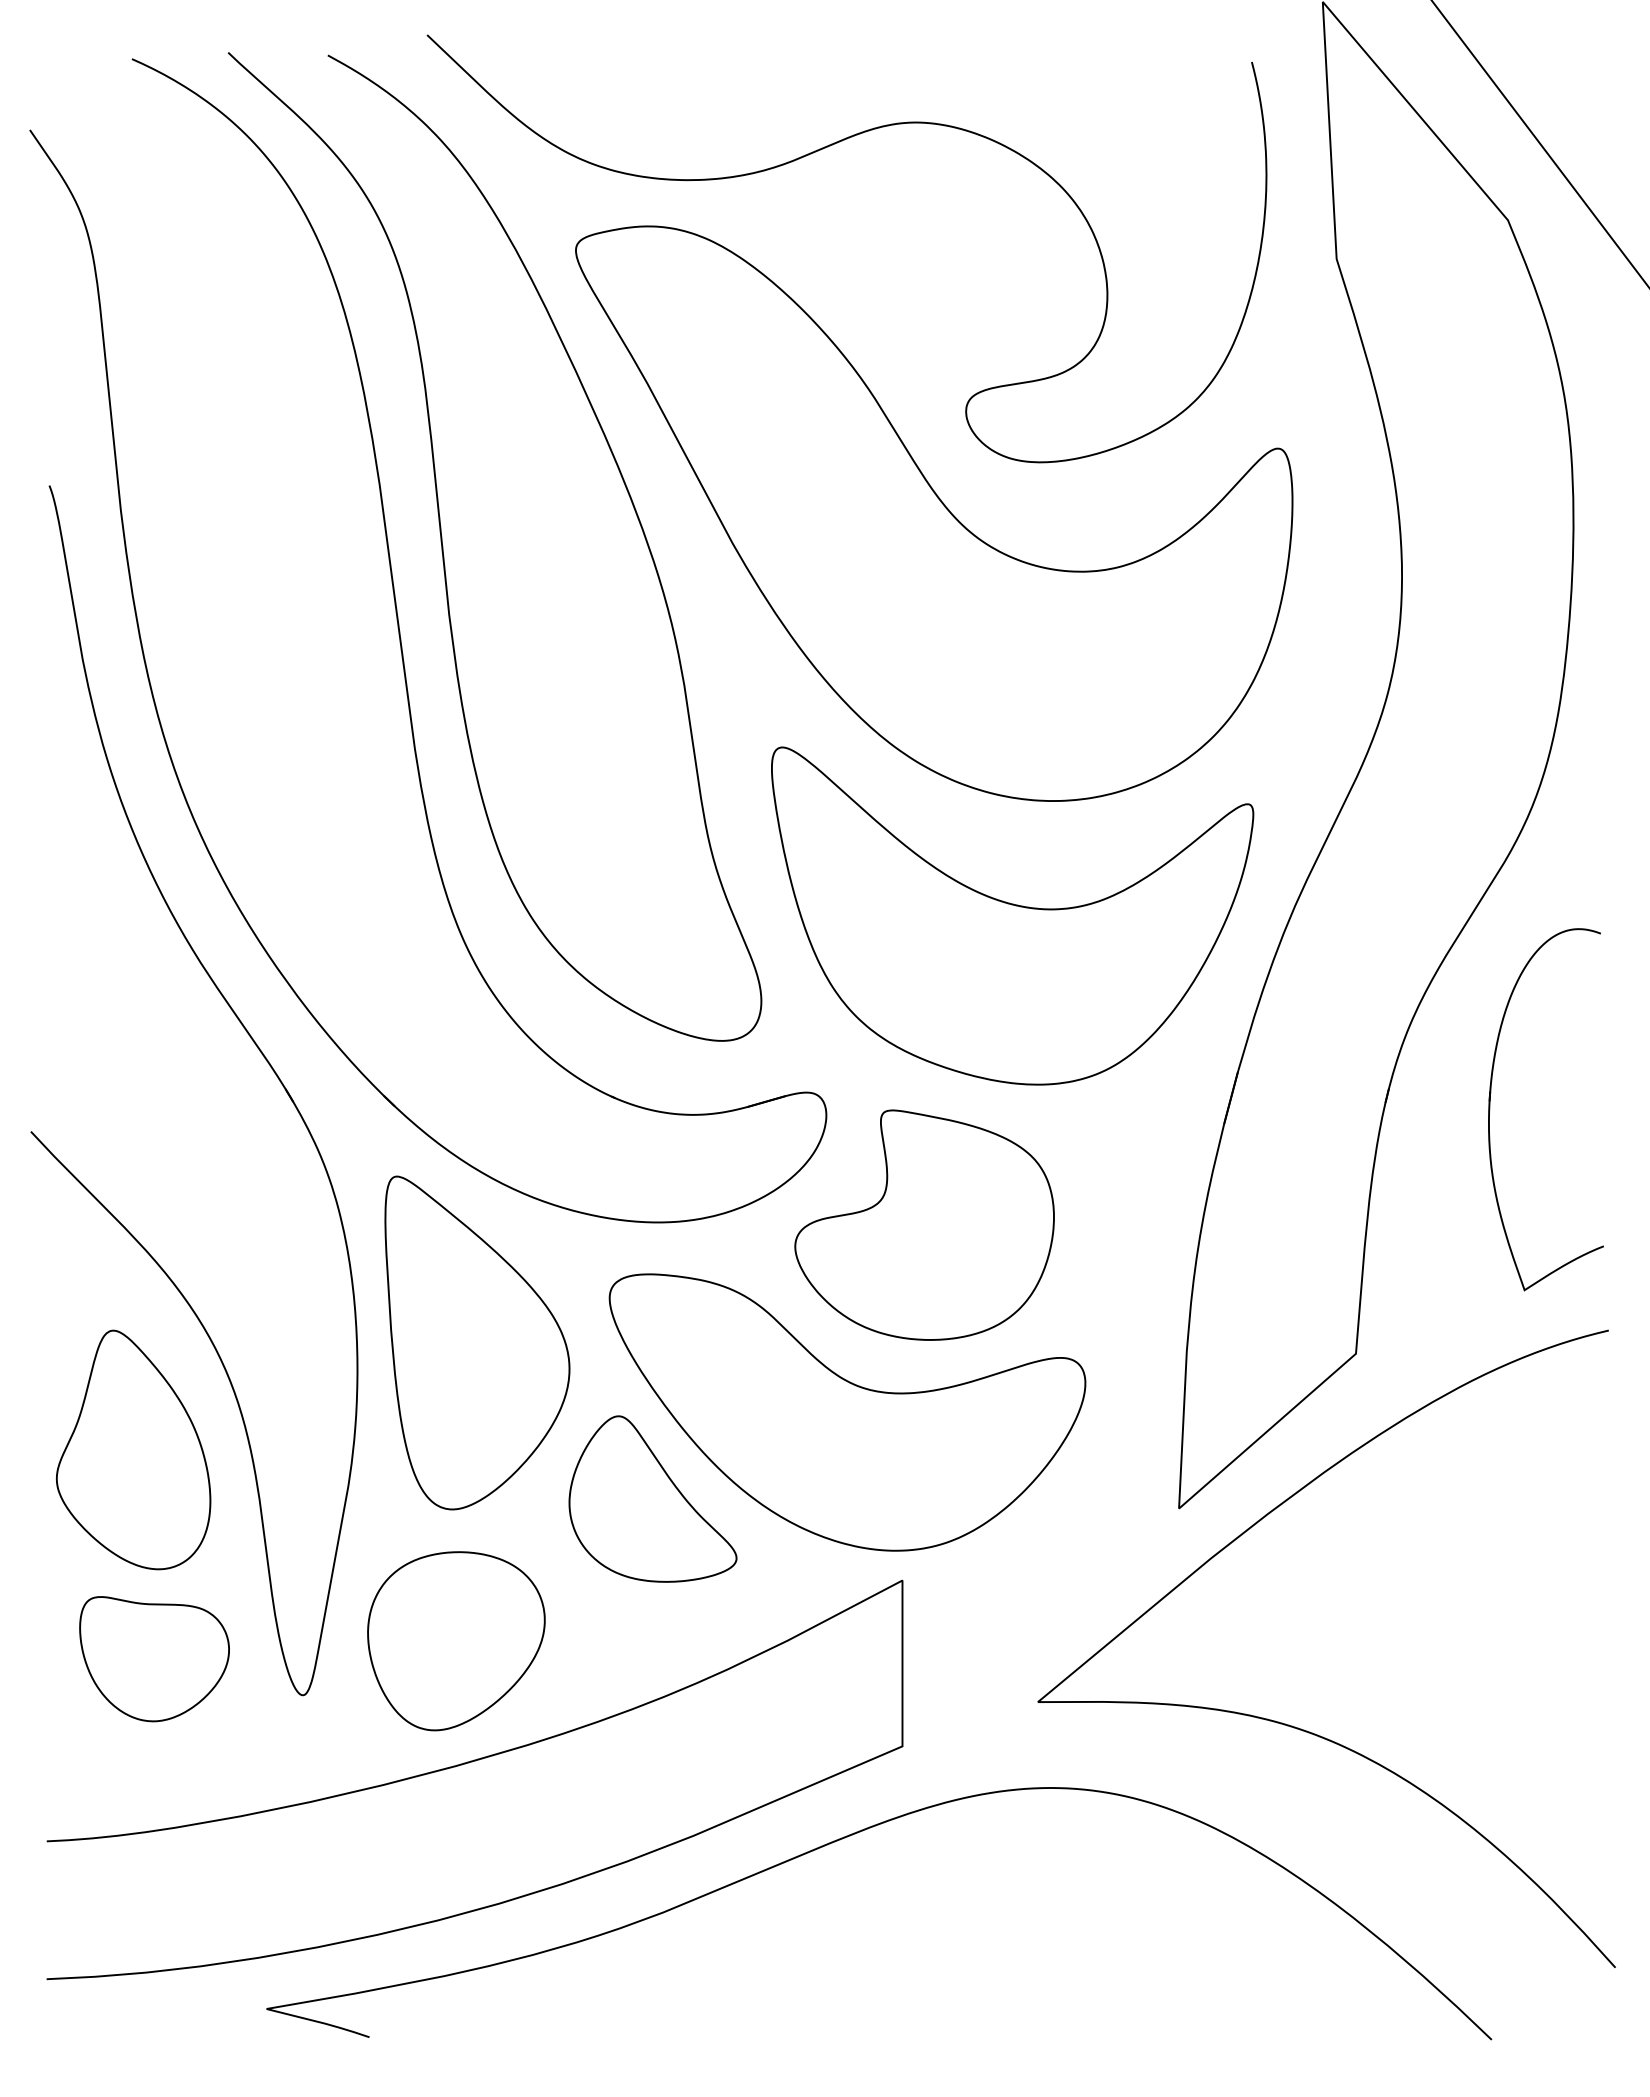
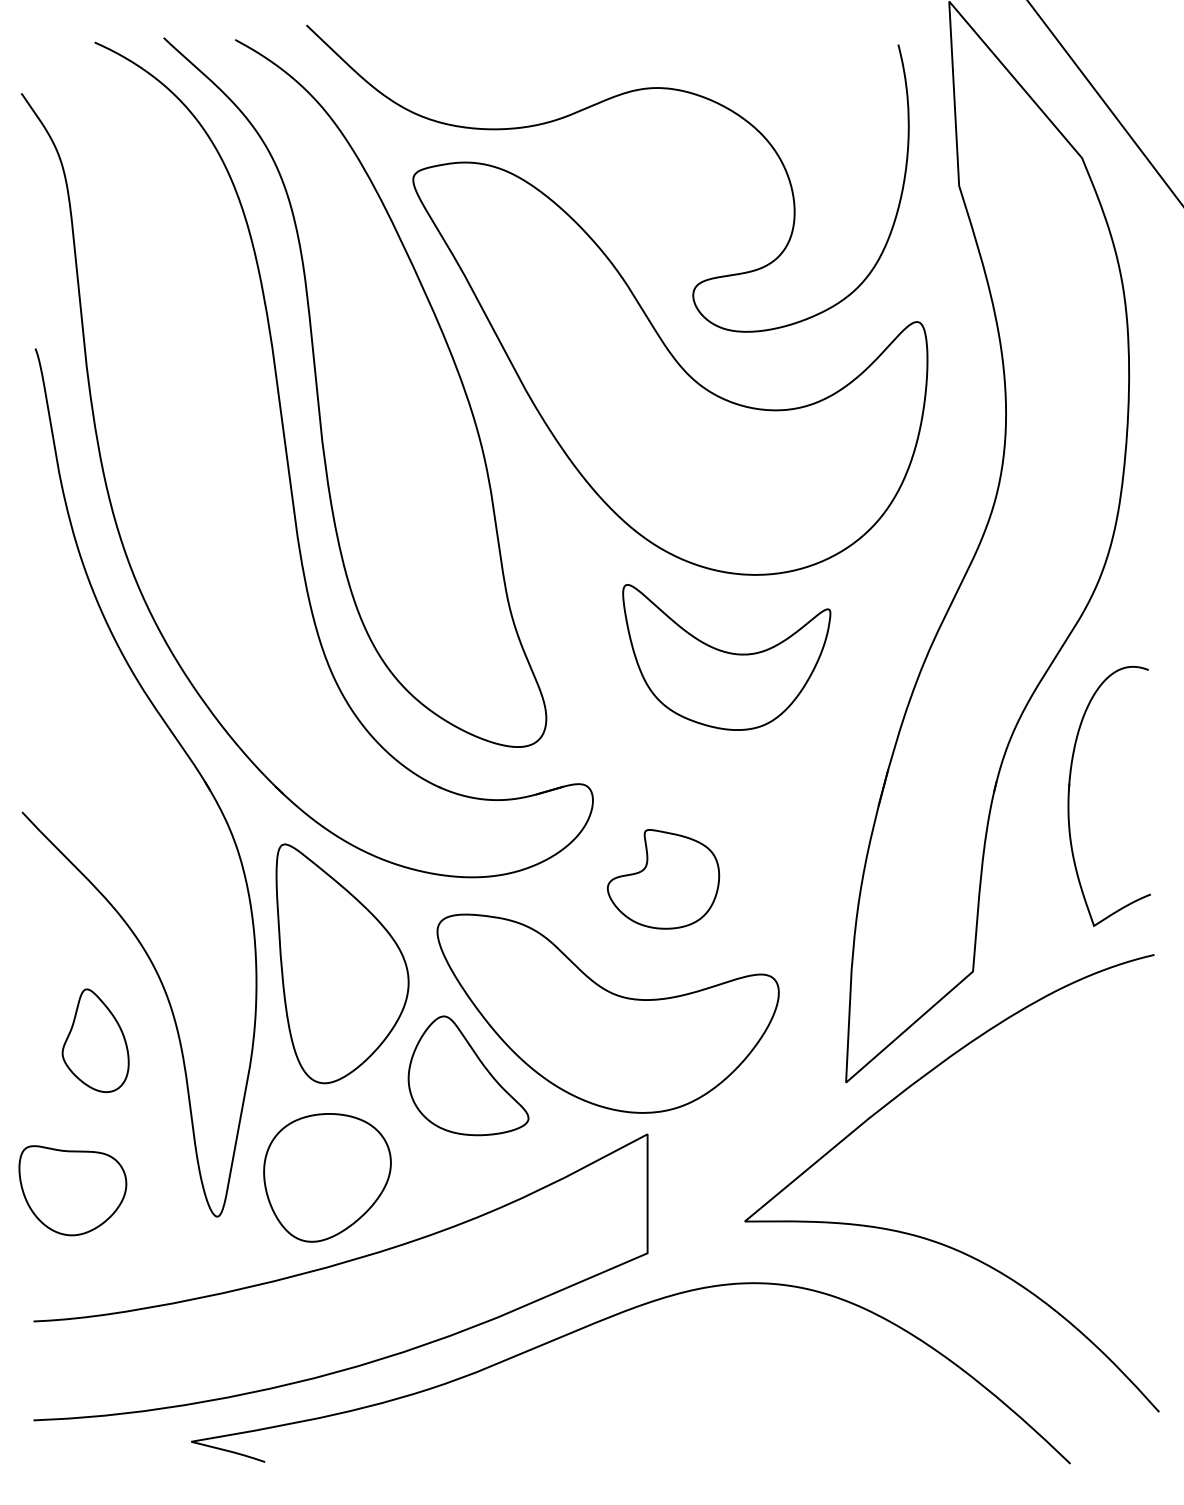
part: (1012, 916) -> (726, 657), size x0.6
part: (924, 1225) -> (663, 879), size x0.6
part: (133, 1449) -> (95, 1040), size x0.6
part: (154, 1658) -> (72, 1190), moved

